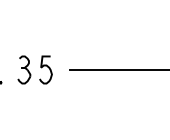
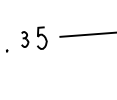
part: (24, 69) -> (24, 39), size x0.7

